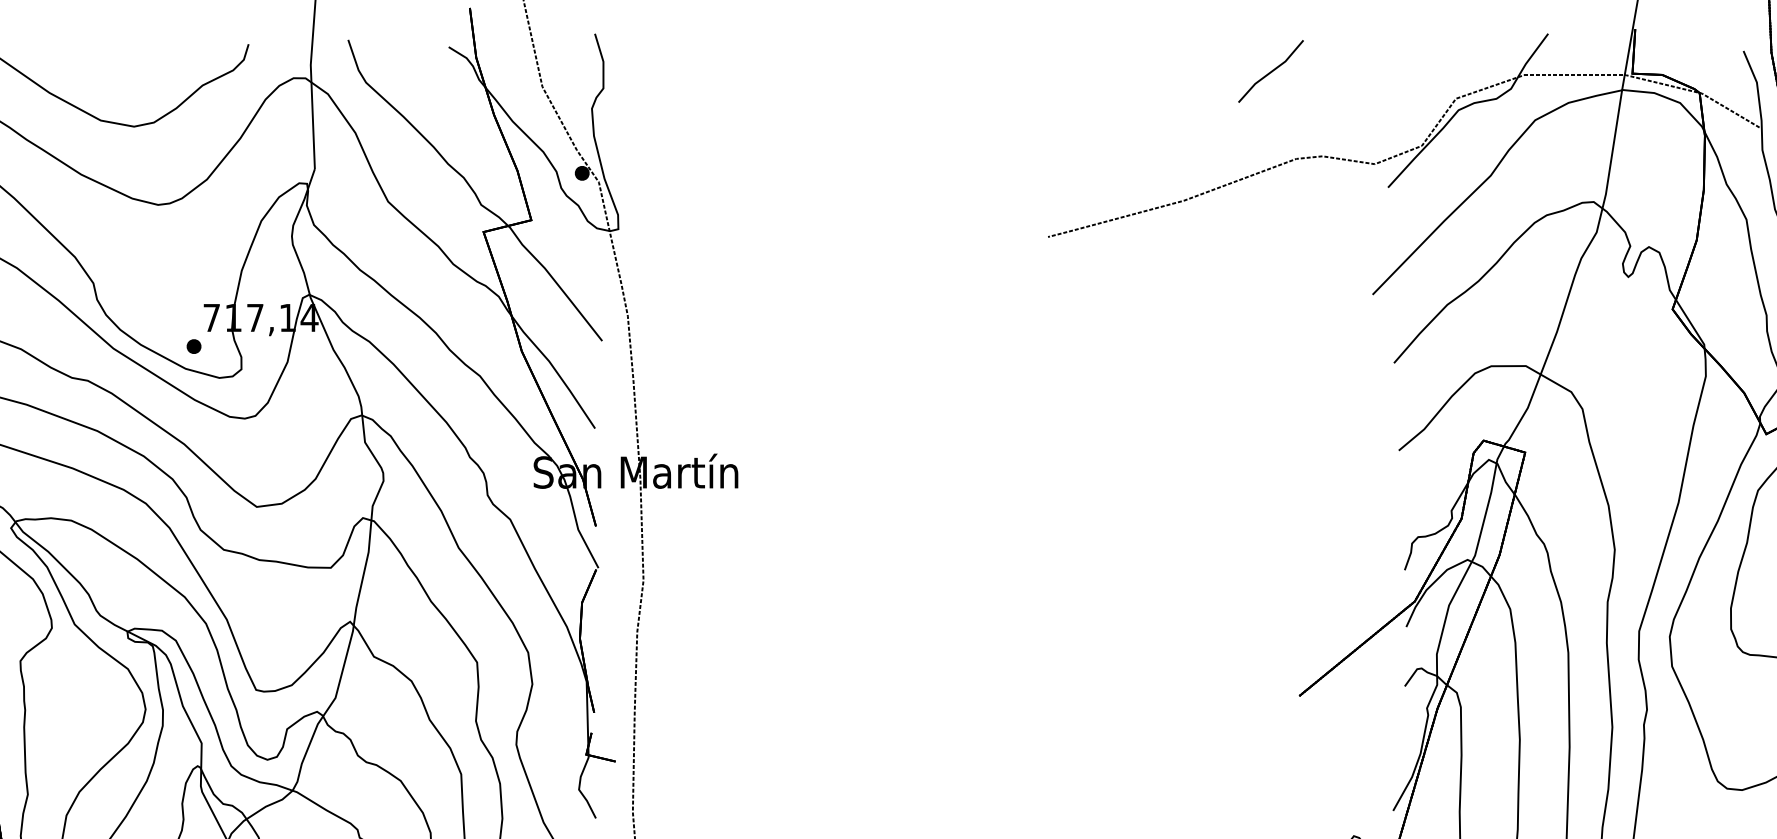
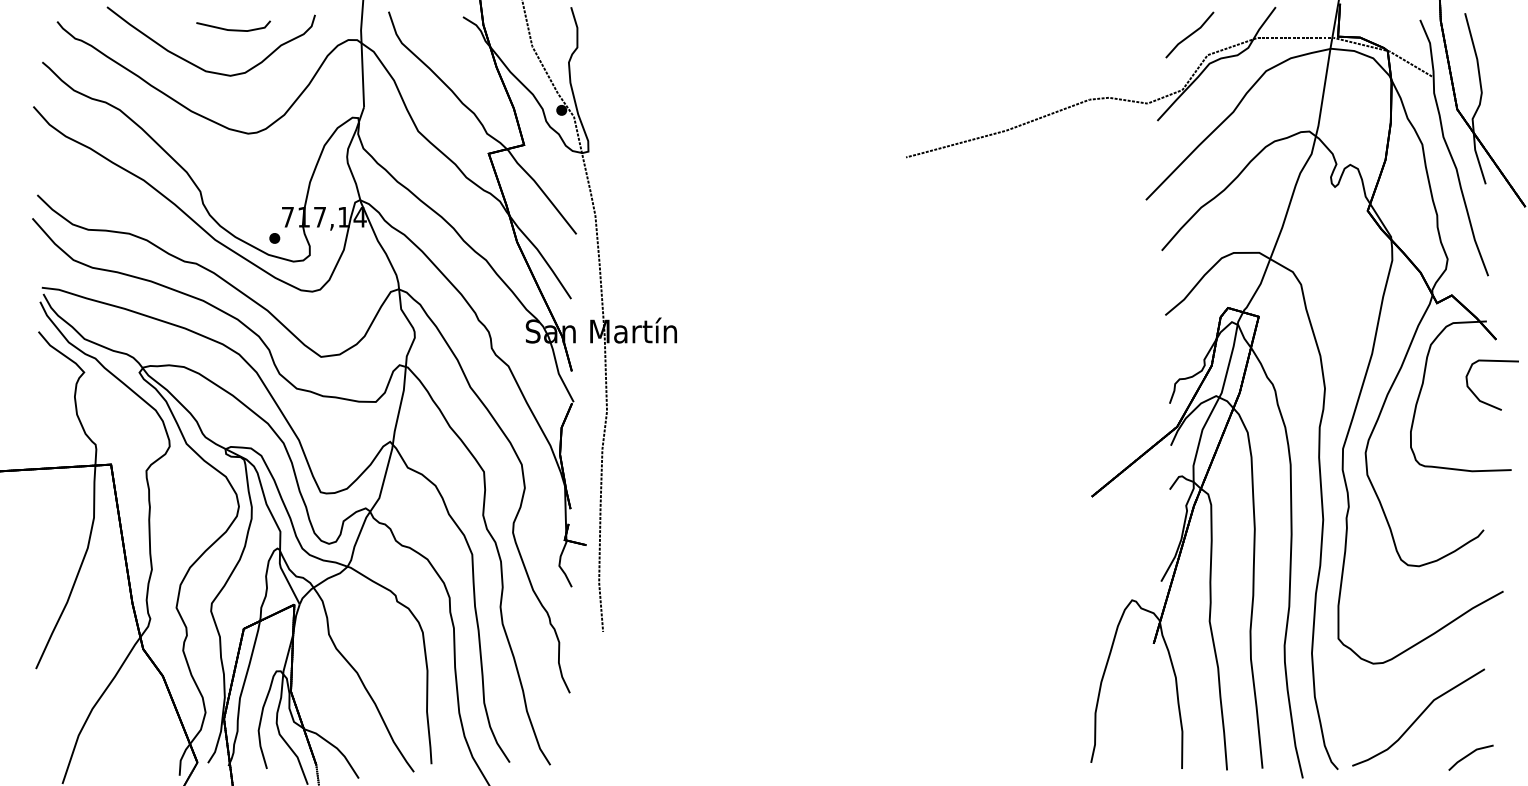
line: (138, 63) -> (233, 29), added
line: (1270, 70) -> (1189, 34), moved

